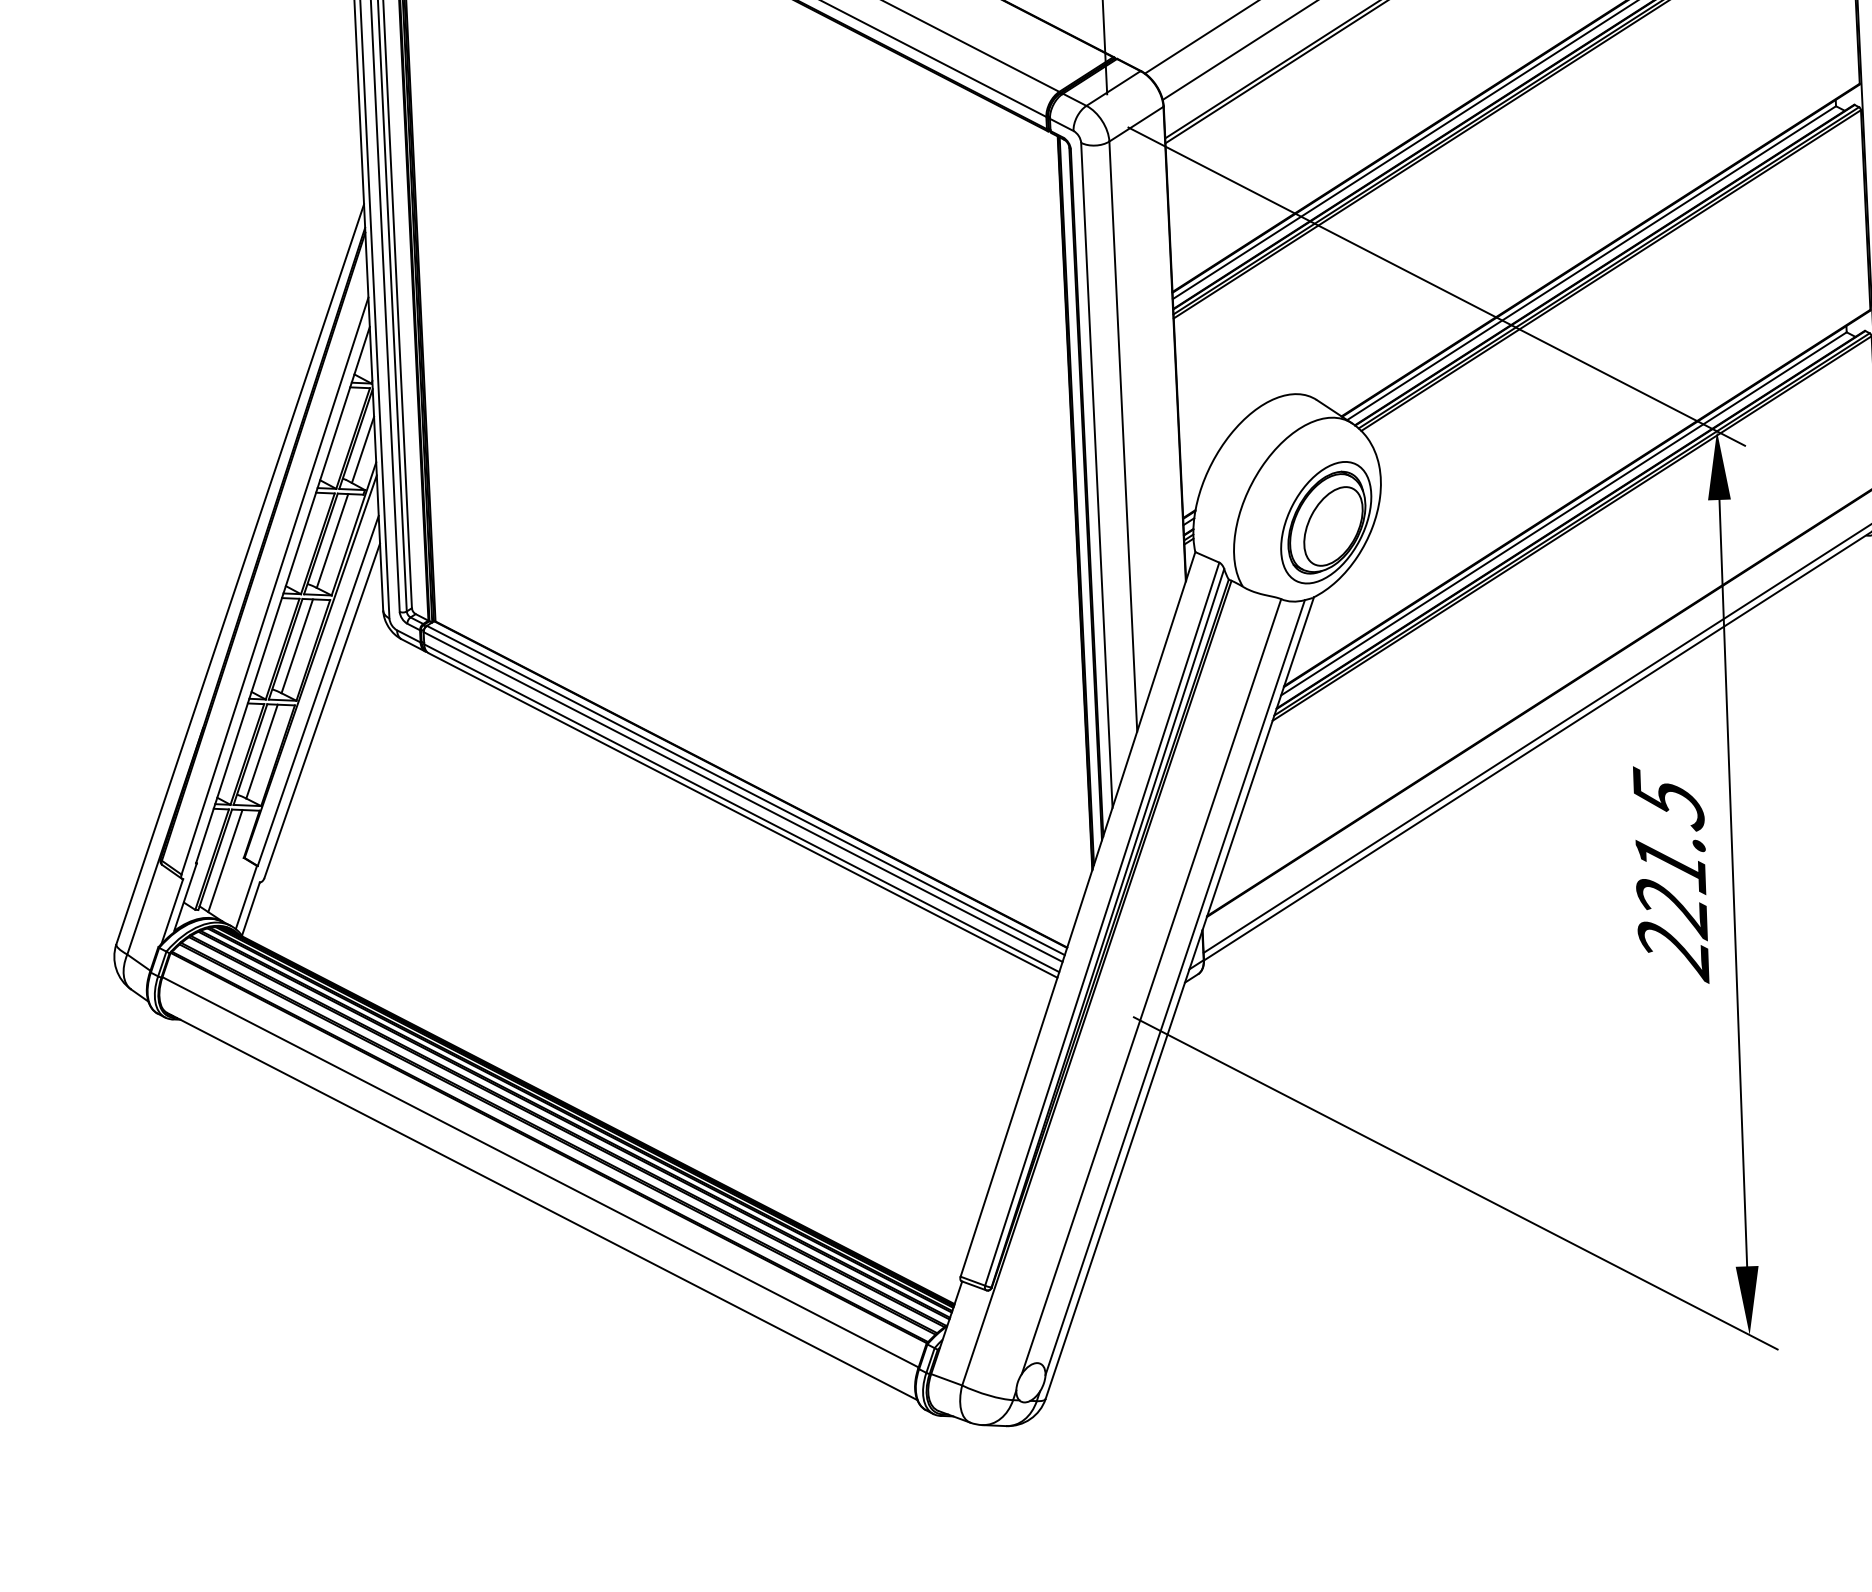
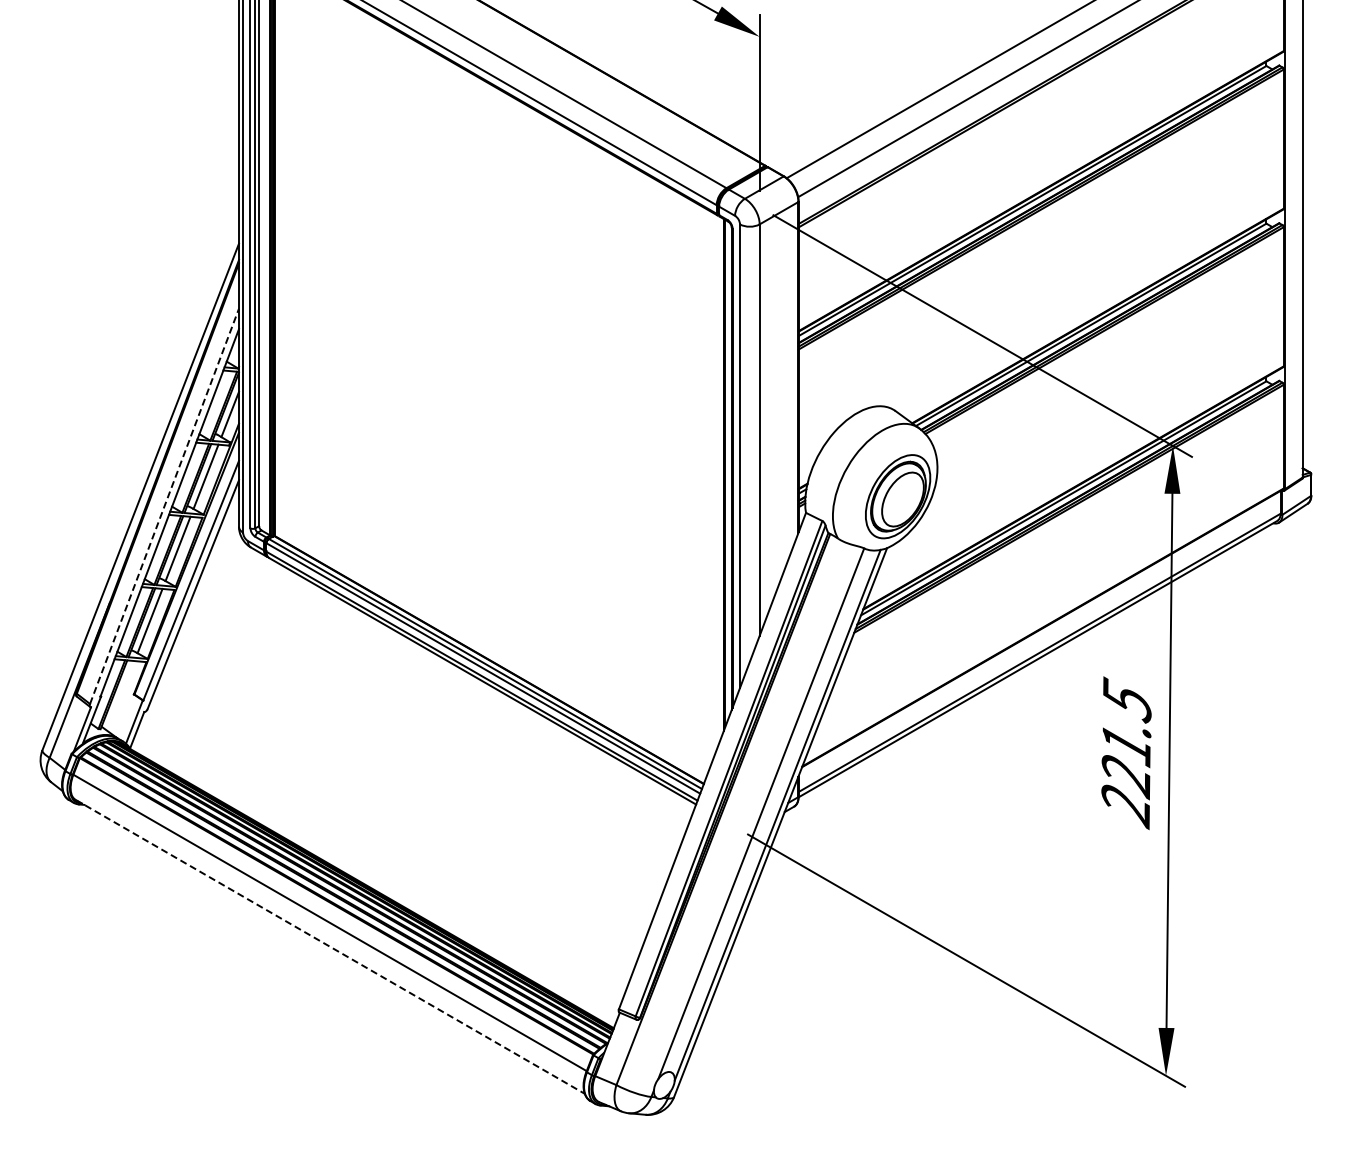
line: (274, 584) -> (164, 505), solid -> dashed
line: (224, 860) -> (120, 695), removed
line: (542, 1206) -> (330, 946), solid -> dashed

